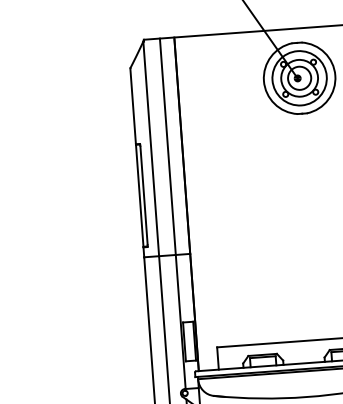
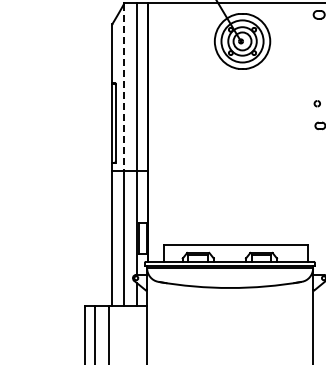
line: (150, 150) -> (123, 88), solid -> dashed

